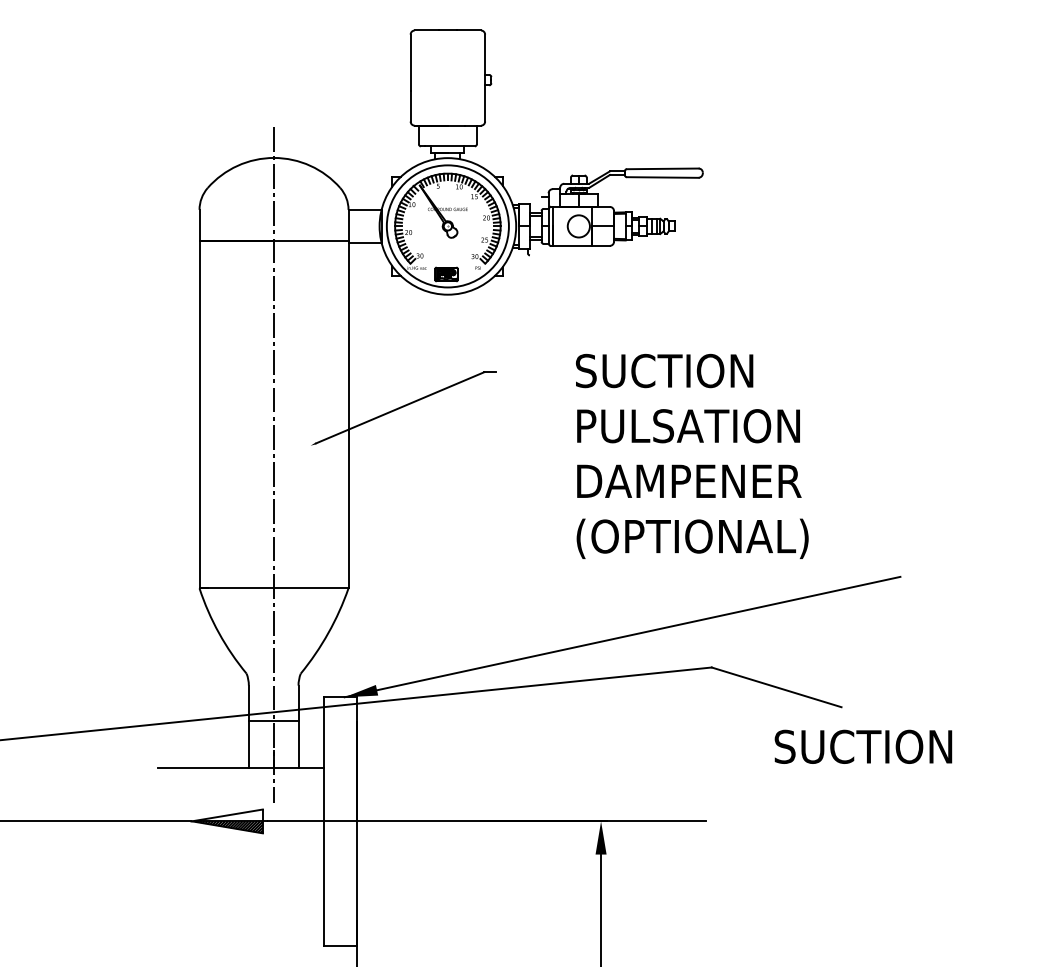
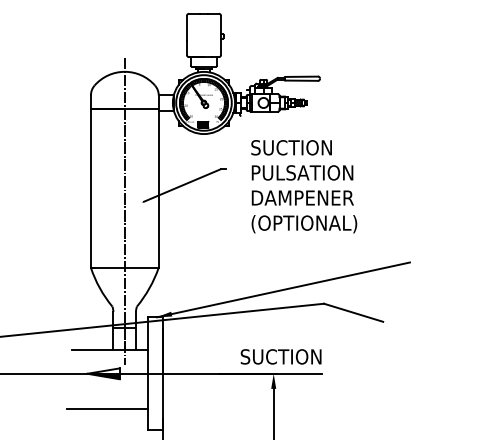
text: (692, 456) -> (304, 186), moved
text: (862, 746) -> (280, 356), moved
line: (235, 899) -> (107, 409), added

